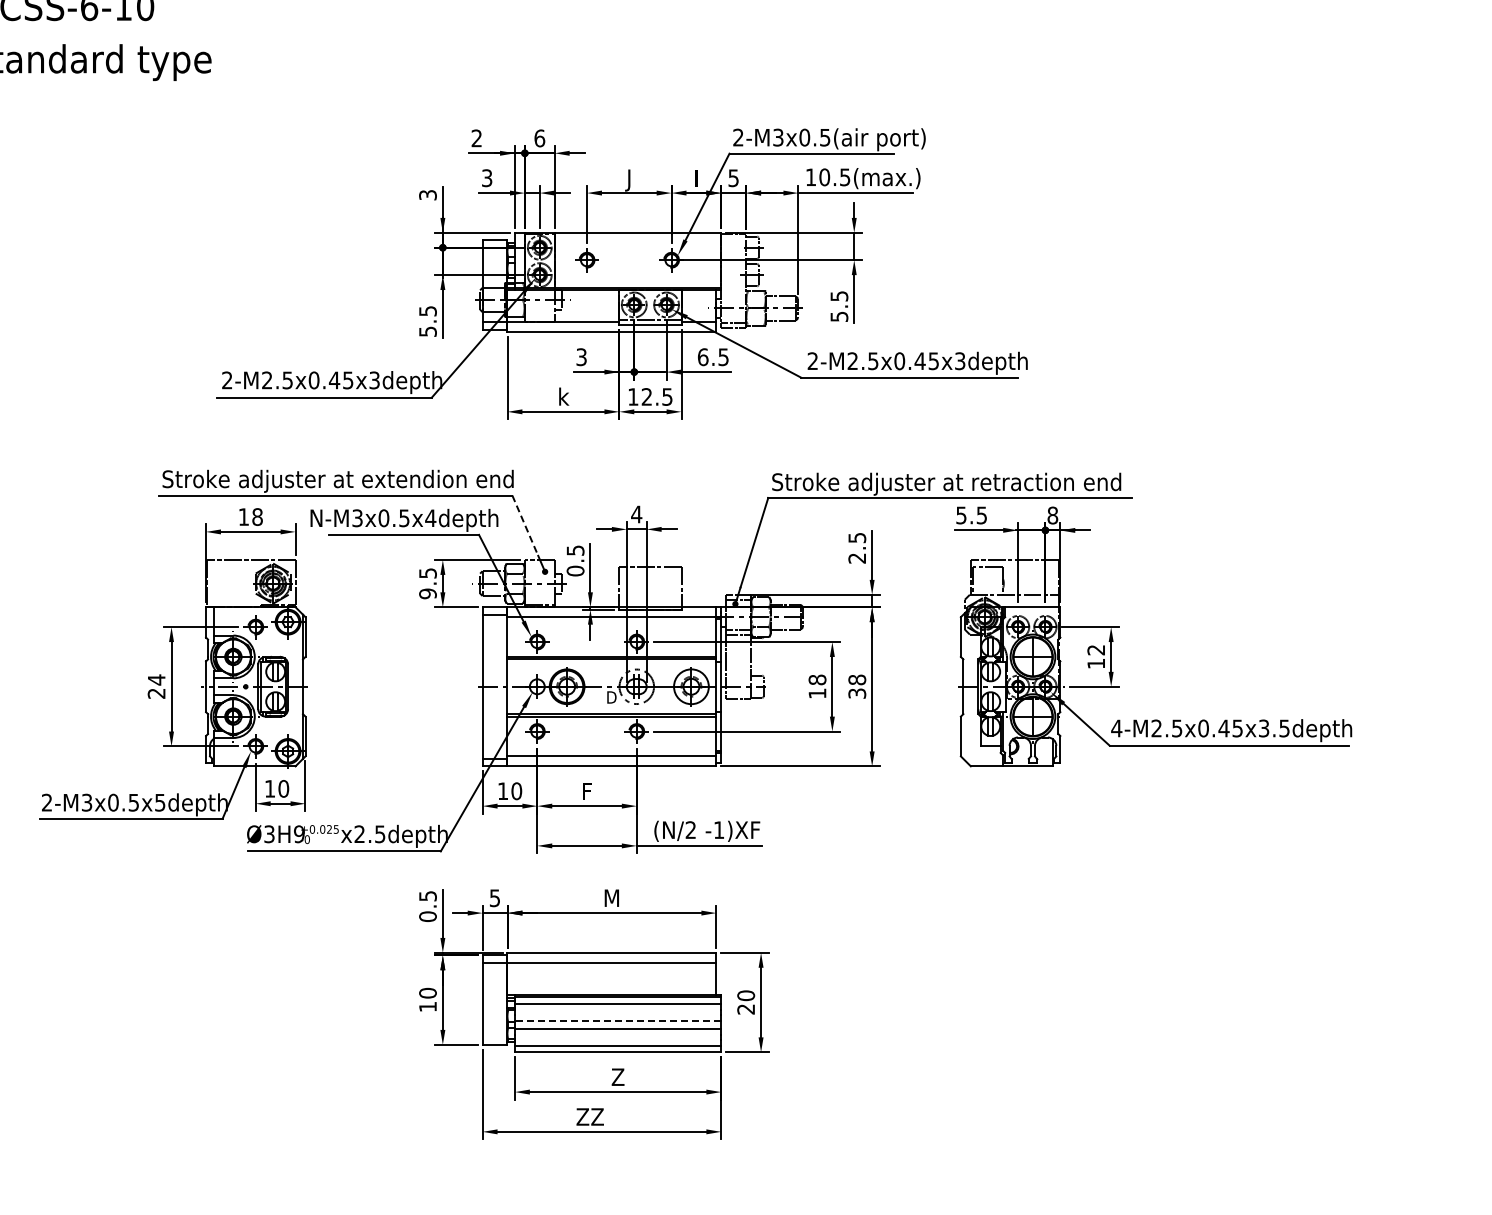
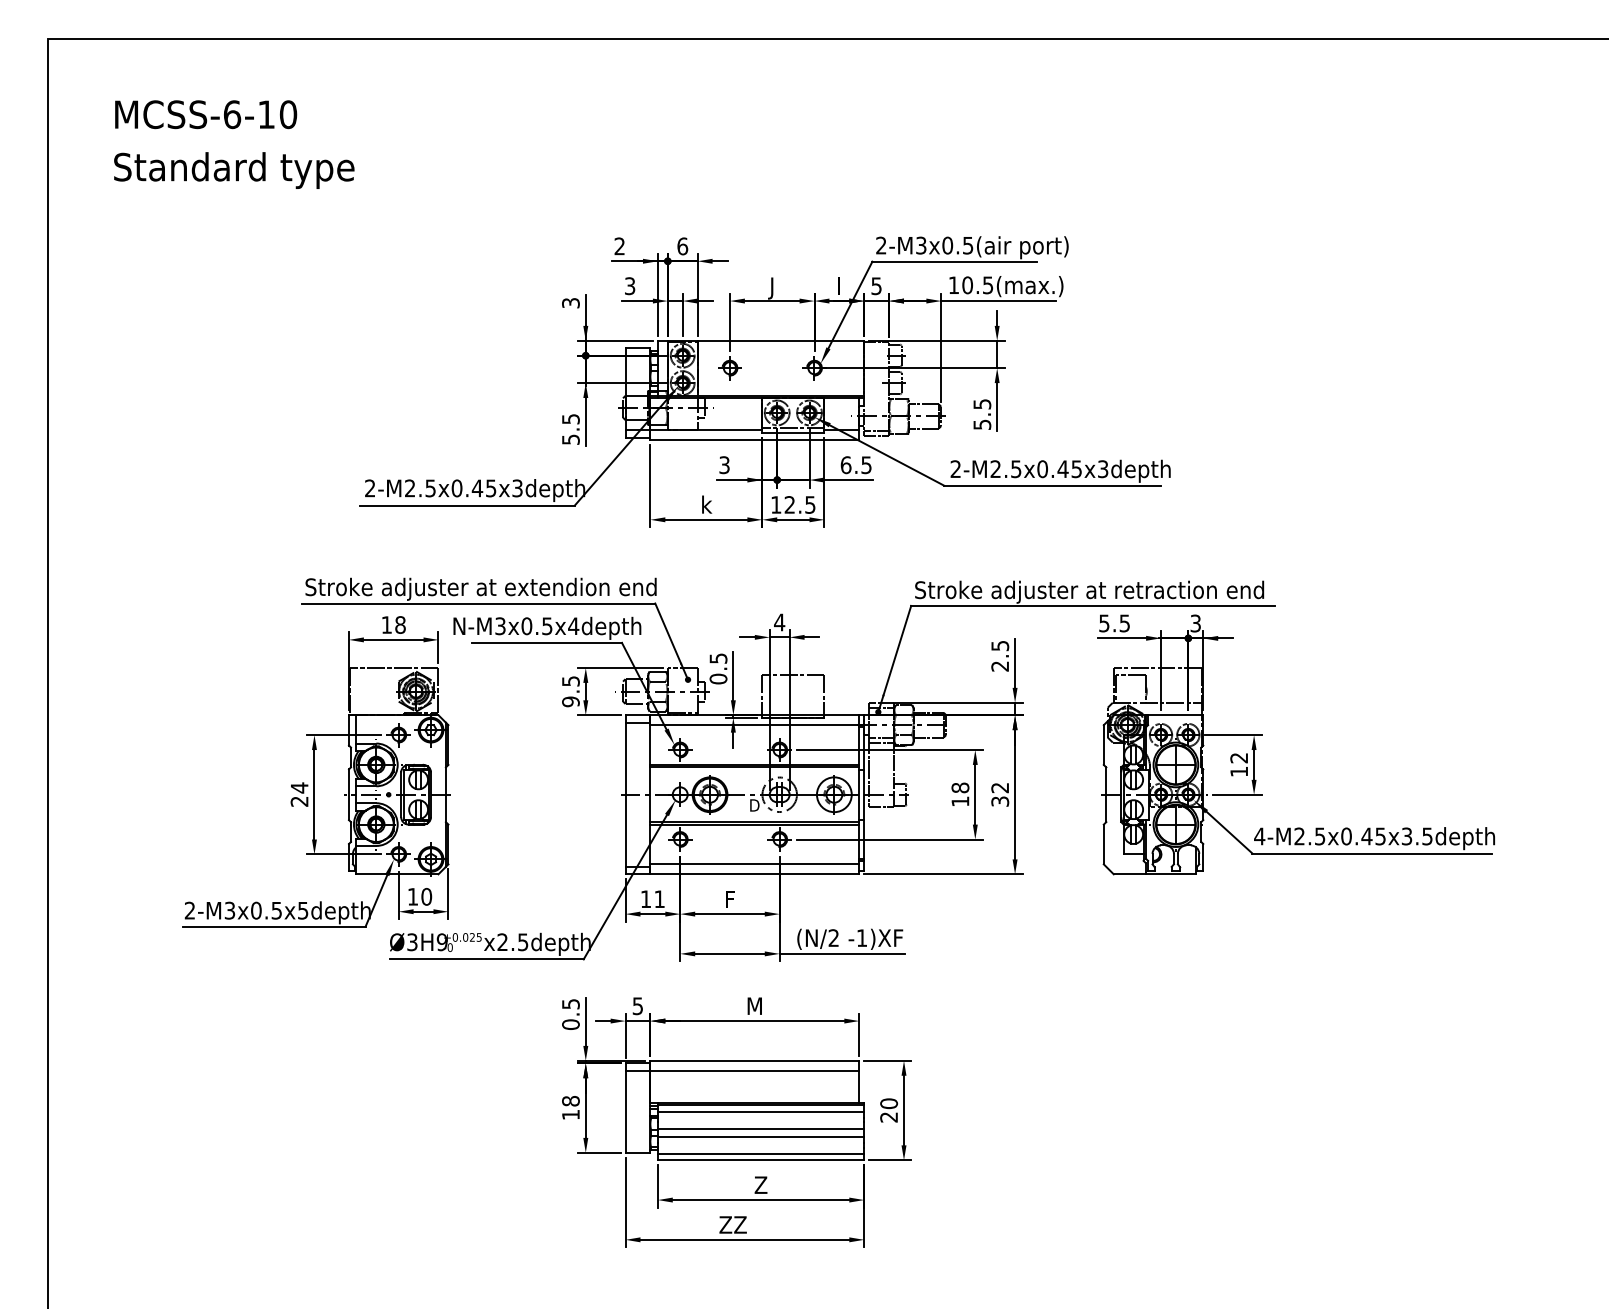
text: (1052, 515) -> (1195, 623), 8 -> 3
line: (525, 525) -> (668, 633), dashed -> solid
text: (857, 679) -> (1000, 787), 38 -> 32
text: (516, 791) -> (659, 899), 10 -> 11
text: (427, 992) -> (570, 1100), 10 -> 18
line: (617, 1020) -> (760, 1128), dashed -> solid

